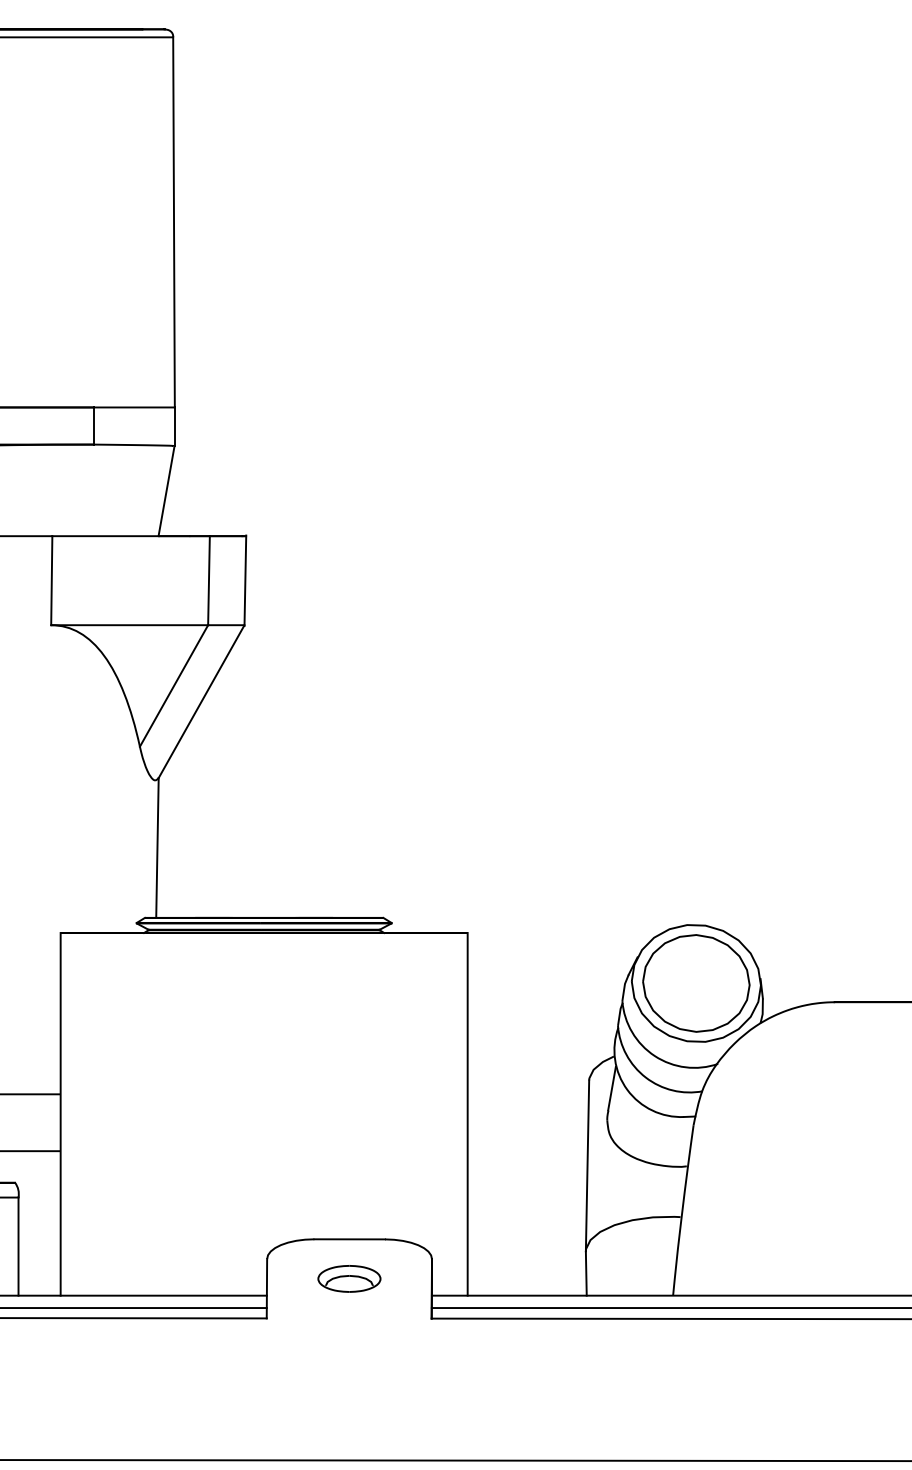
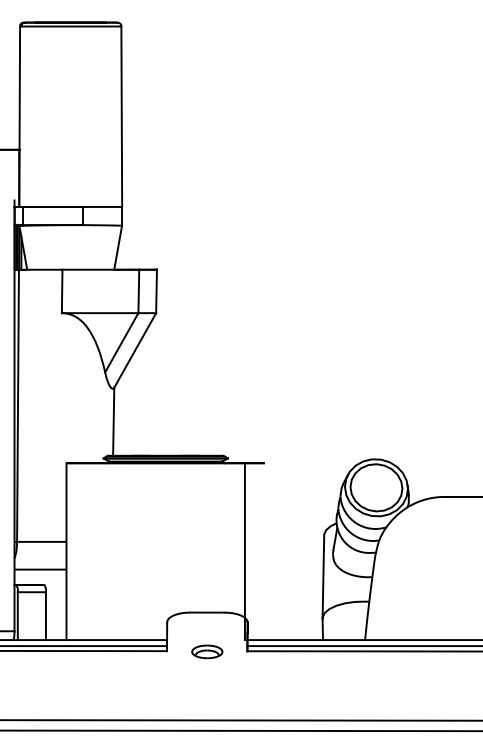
line: (466, 1114) -> (244, 551), moved
part: (349, 1278) -> (207, 651), moved

